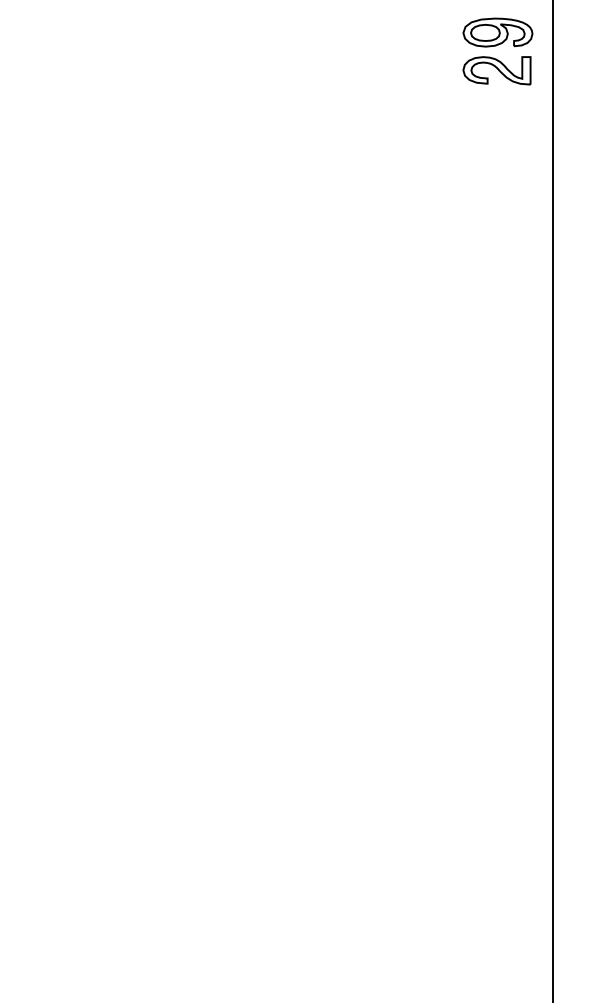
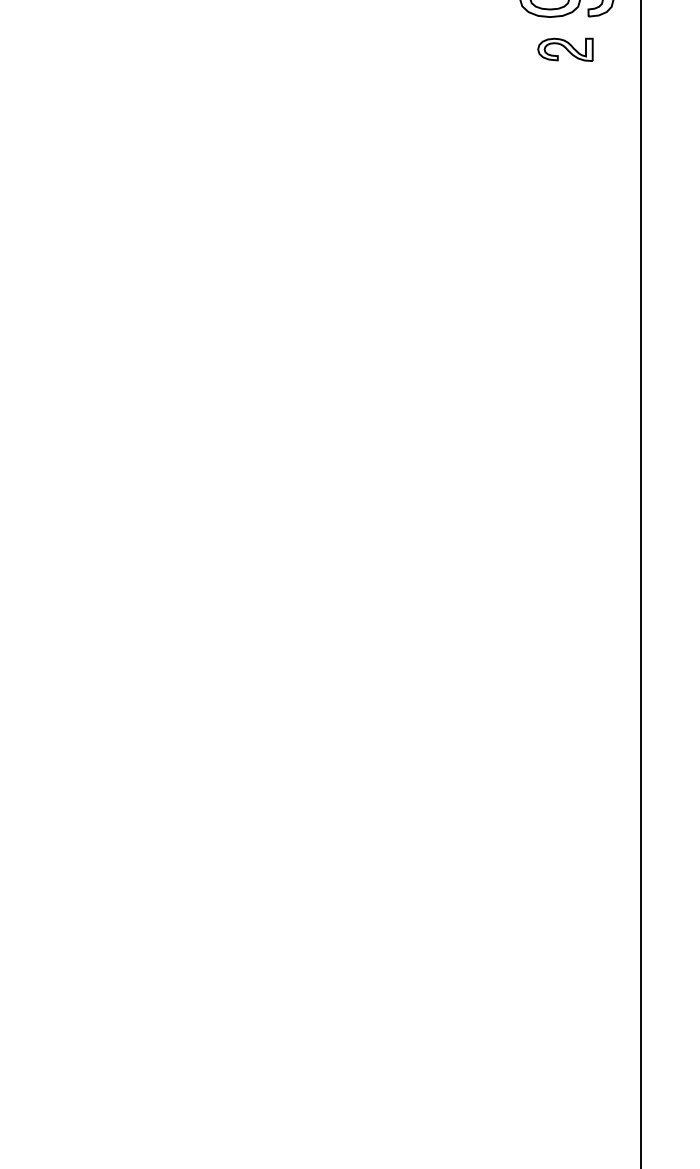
part: (496, 70) -> (564, 49), size x0.6

